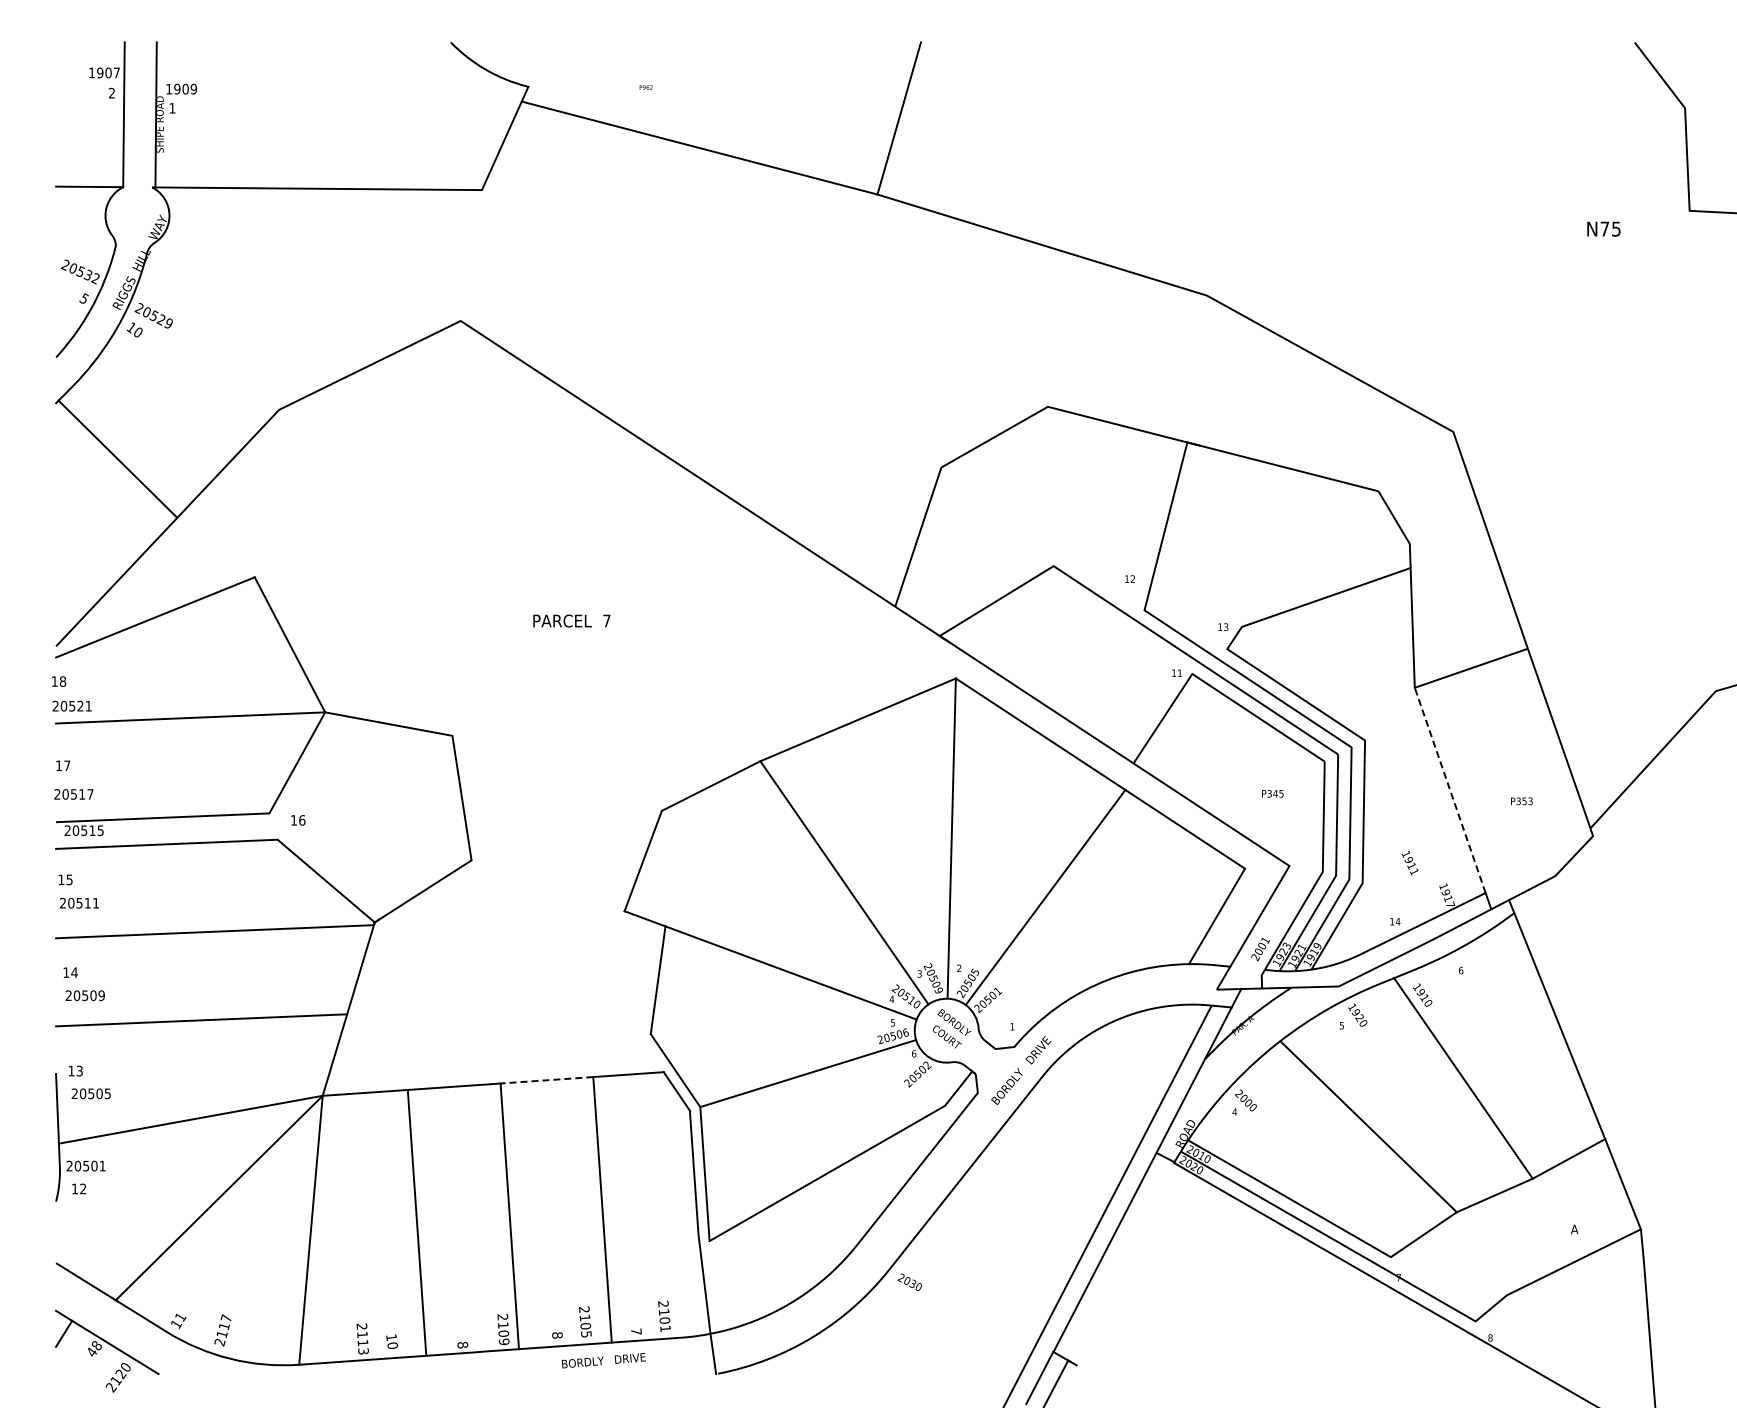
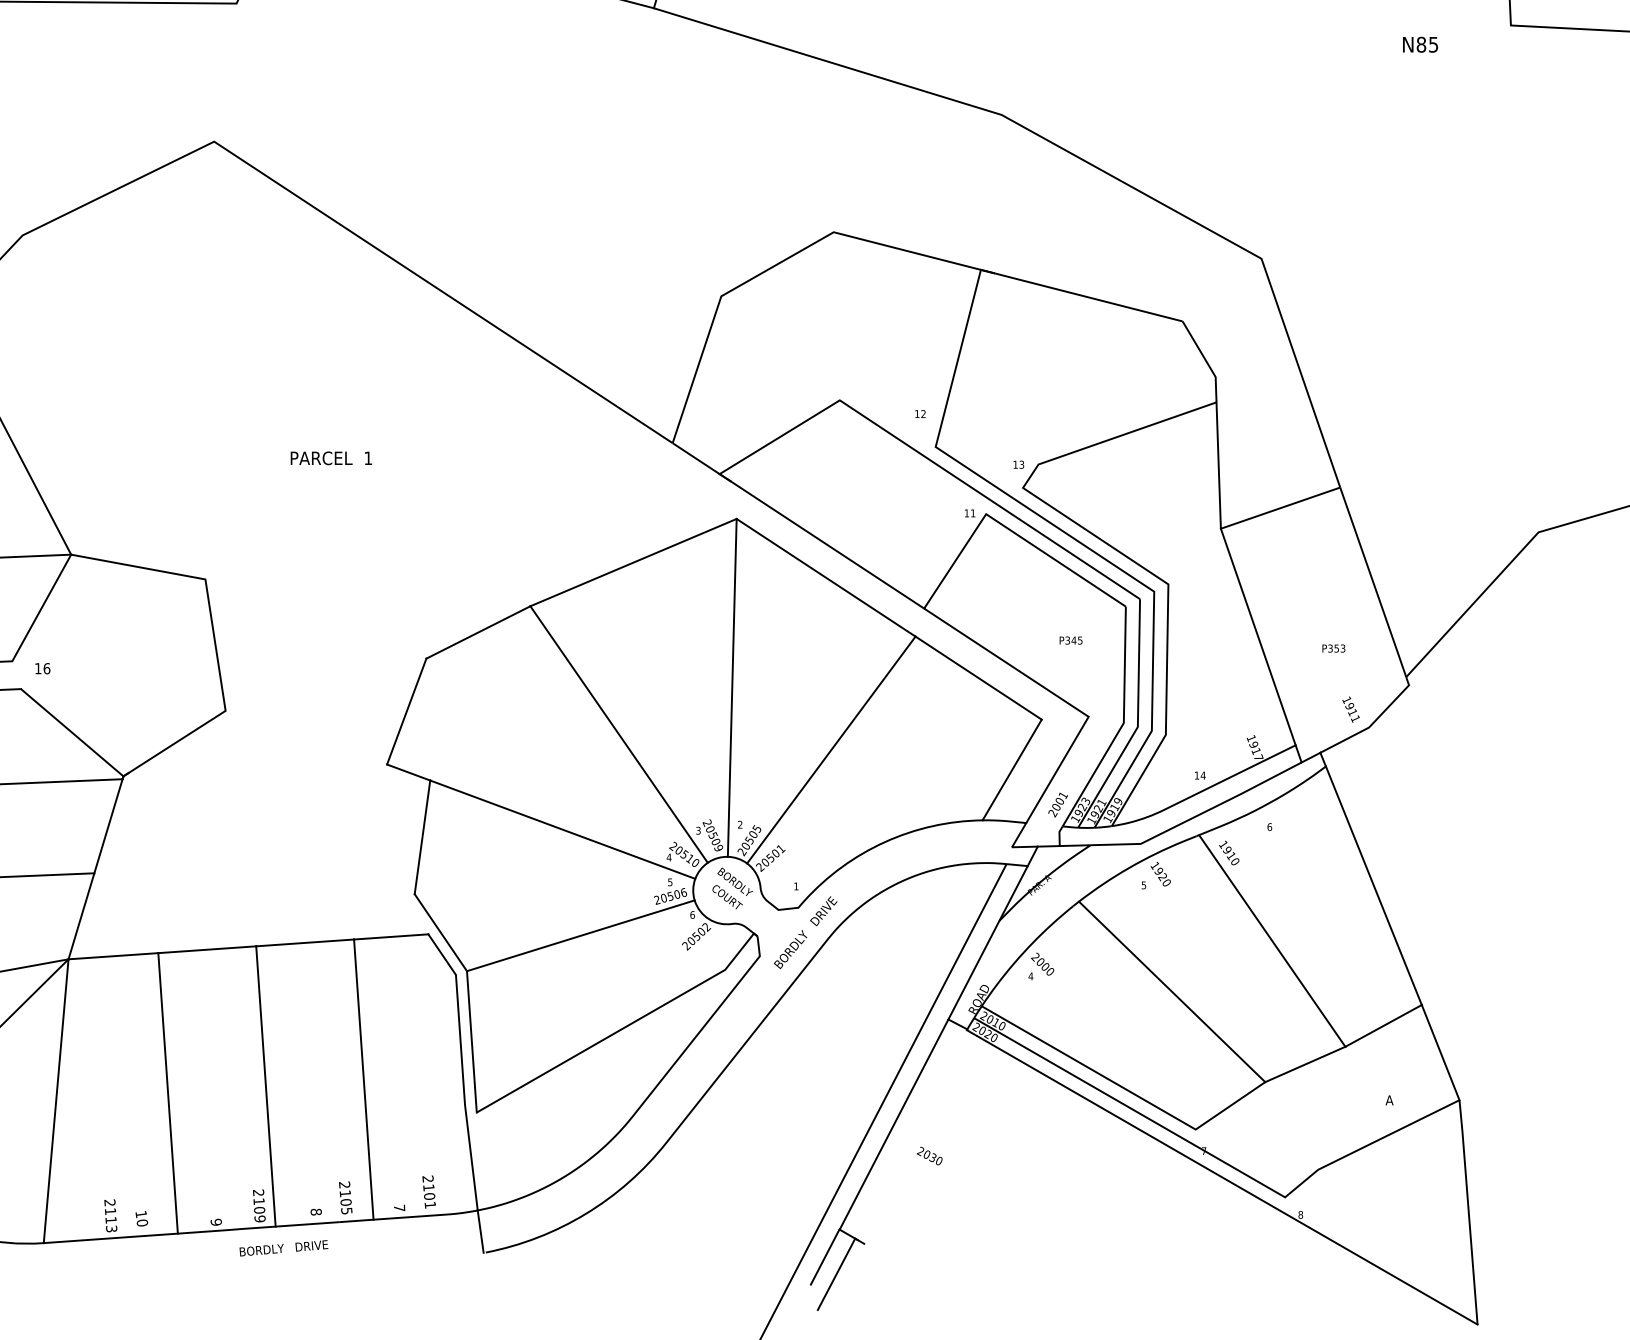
text: (1604, 228) -> (1421, 44), N75 -> N85
text: (606, 620) -> (367, 457), 7 -> 1
line: (1450, 790) -> (1258, 637), dashed -> solid
text: (1410, 863) -> (1351, 709), moved
line: (546, 1080) -> (304, 943), dashed -> solid
text: (909, 1281) -> (929, 1155), moved
text: (462, 1344) -> (216, 1221), 8 -> 9
text: (603, 1360) -> (283, 1248), moved

